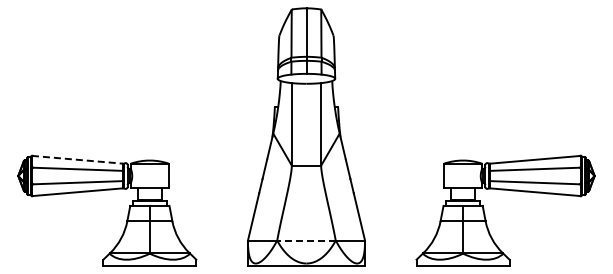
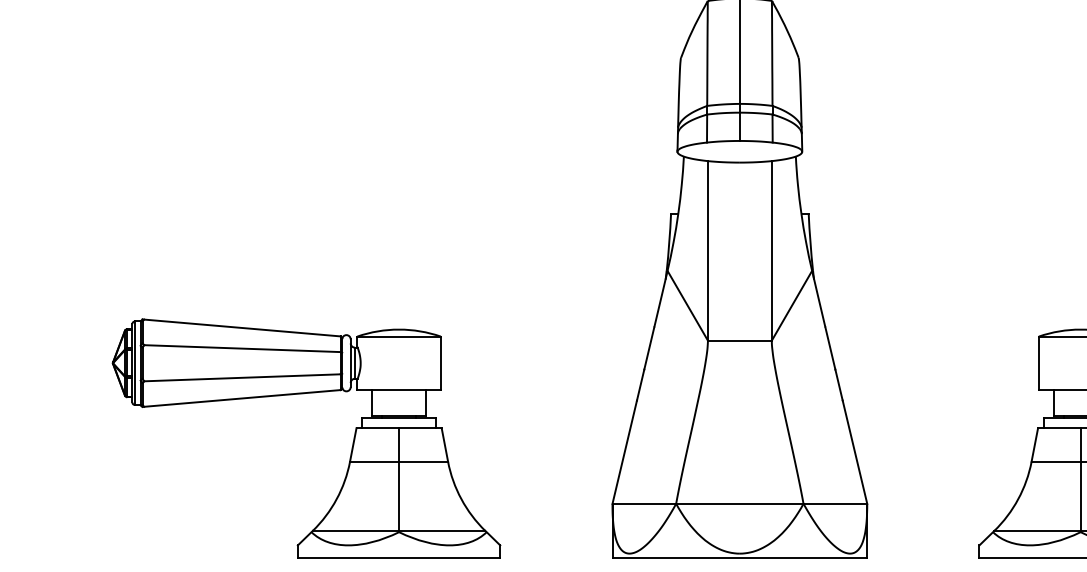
line: (77, 159) -> (241, 327), dashed -> solid
line: (305, 240) -> (737, 503), dashed -> solid

